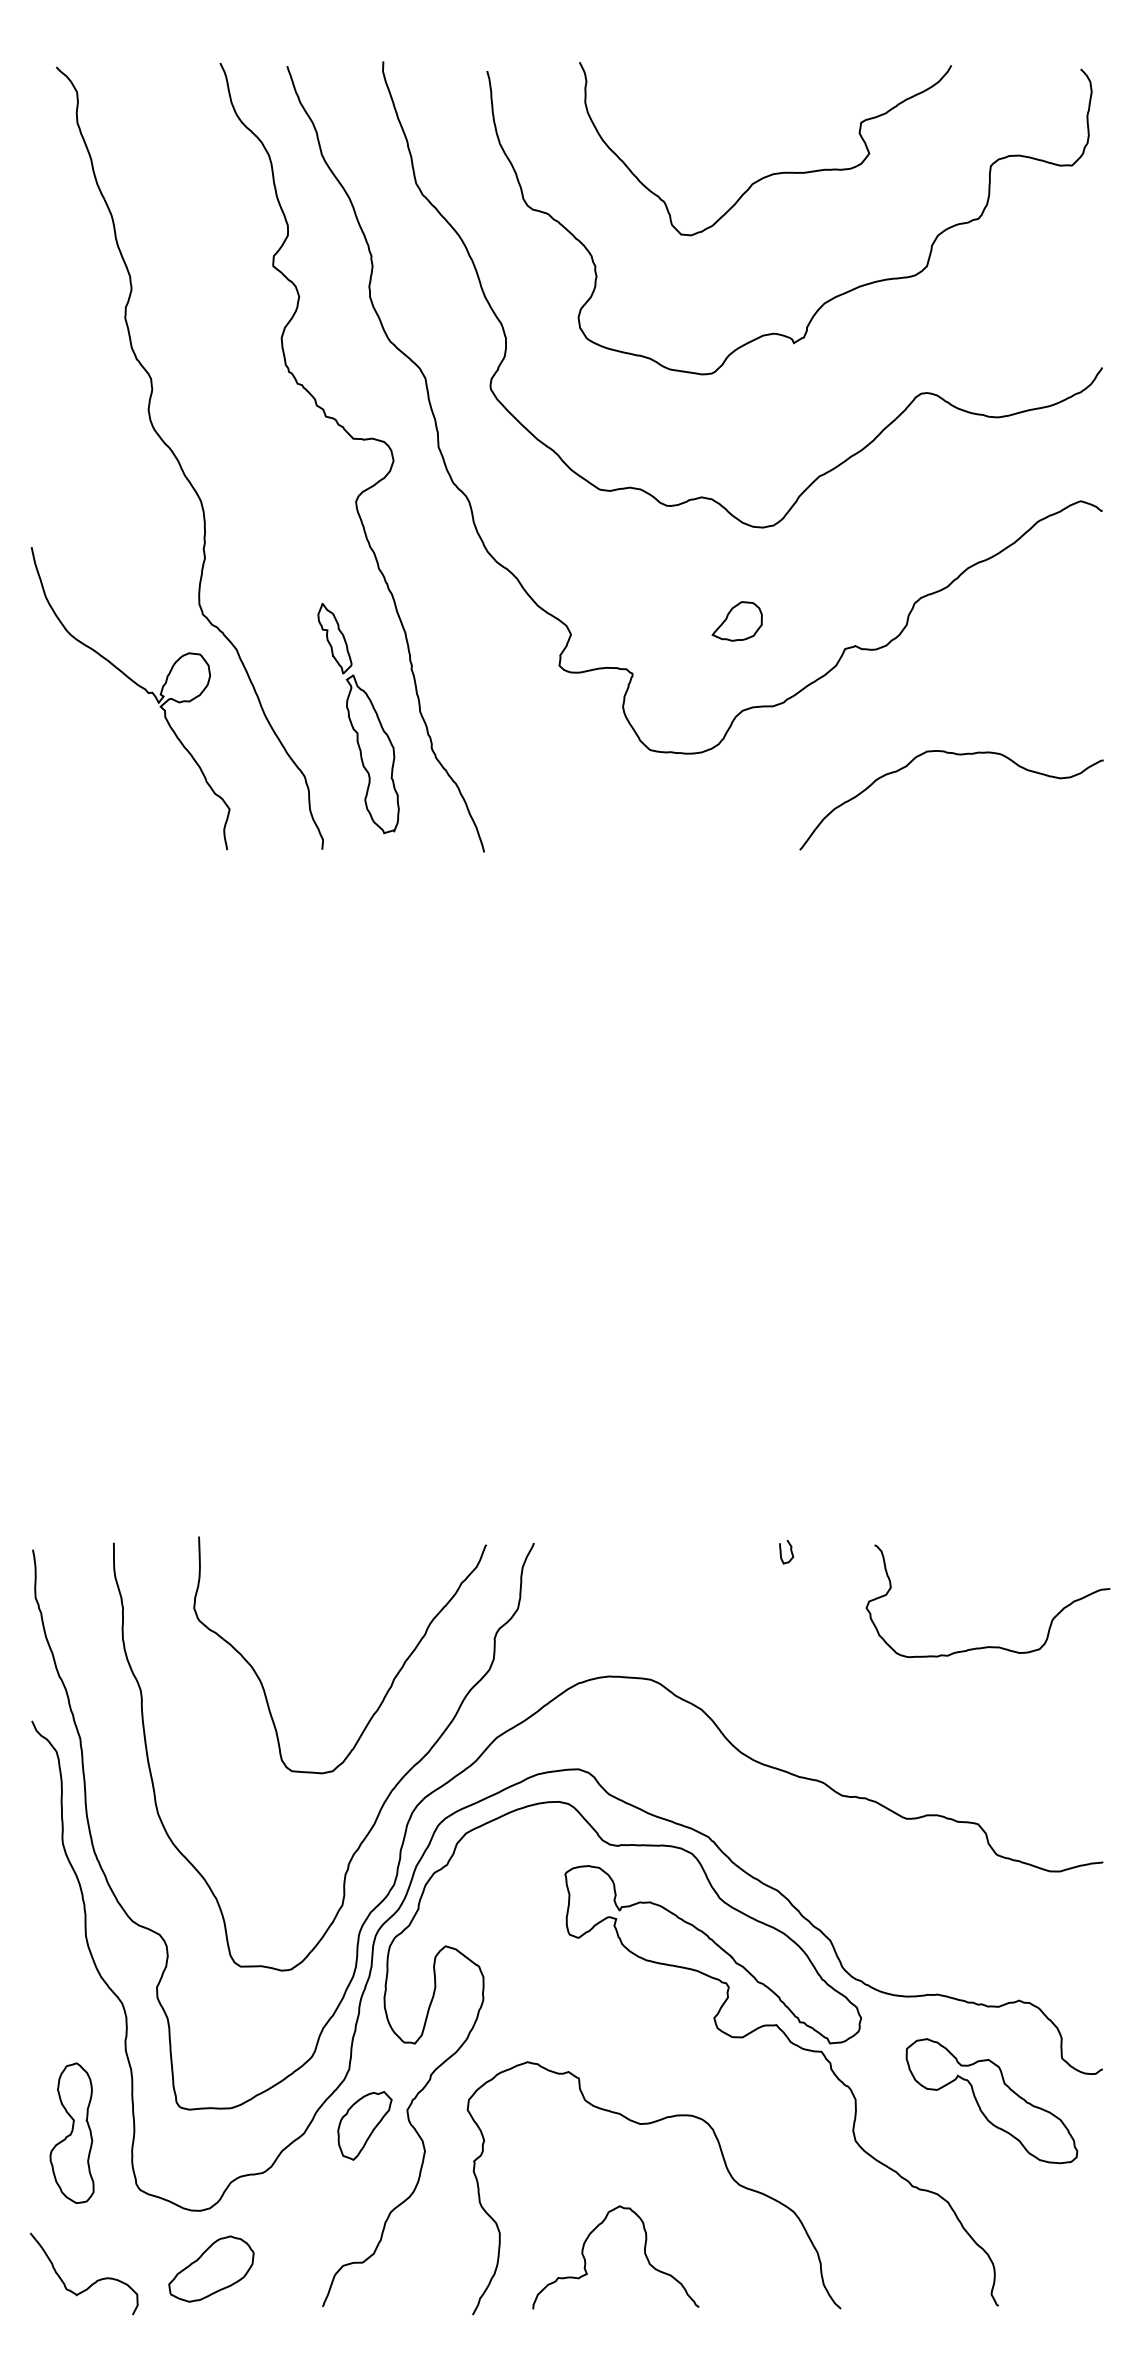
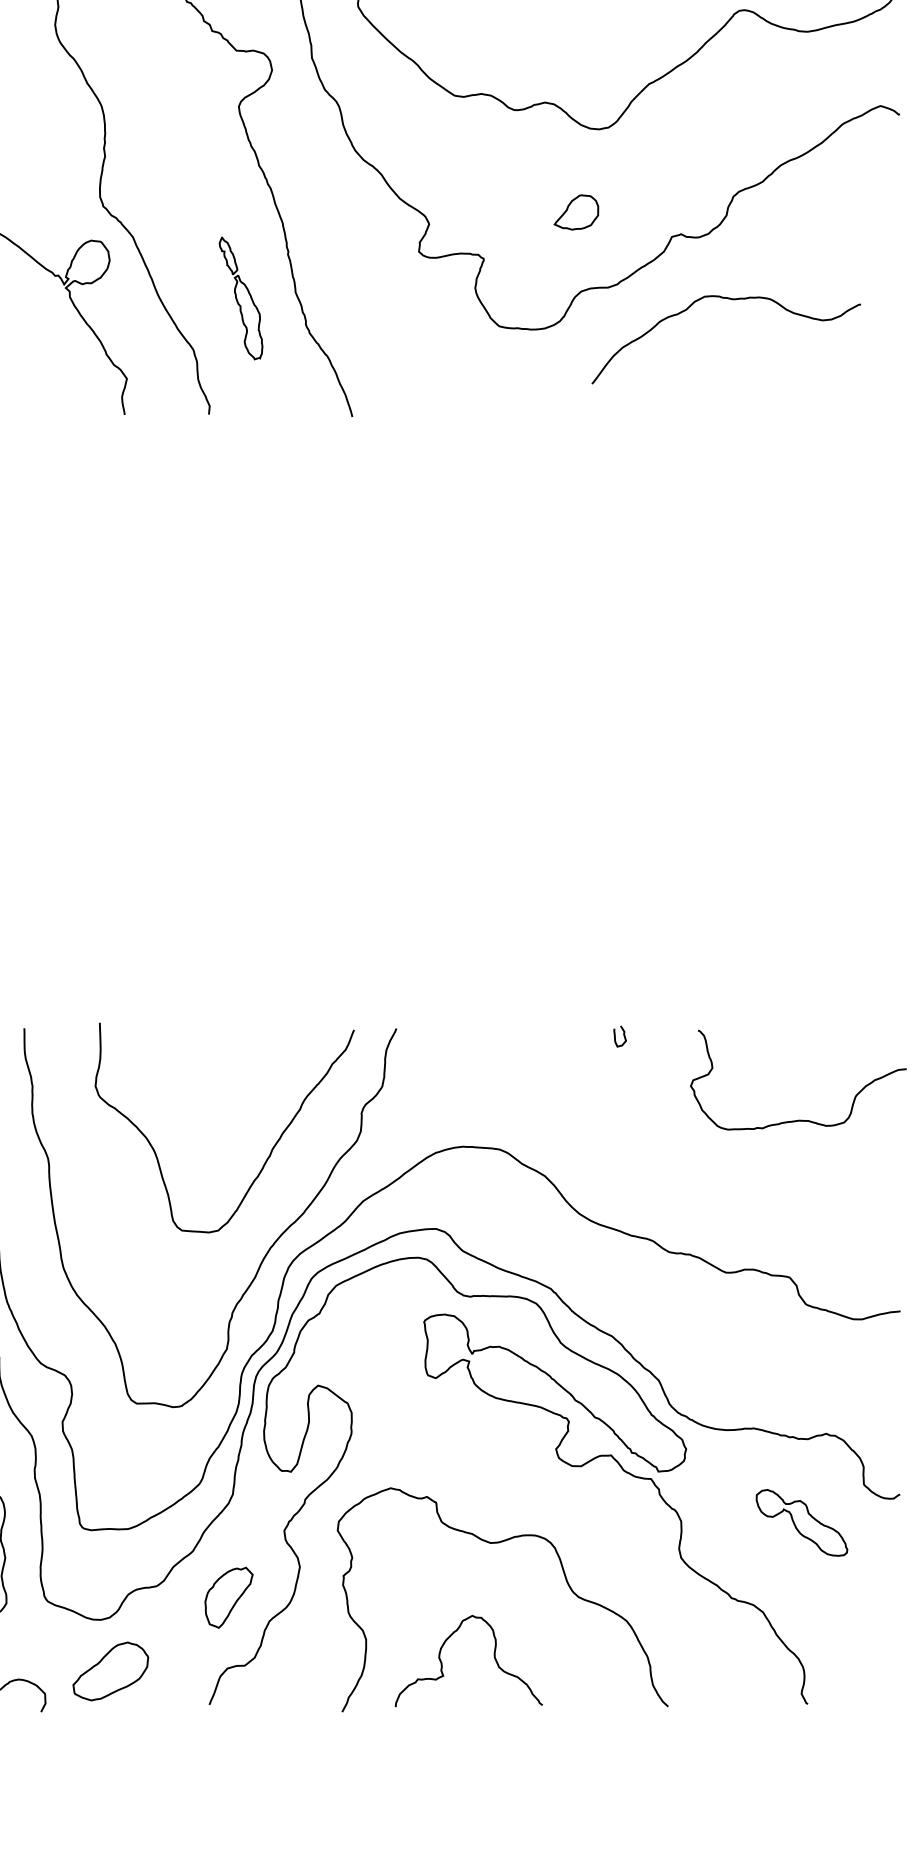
part: (358, 718) -> (241, 298), size x0.6
curve: (957, 755) -> (731, 300), moved
part: (991, 2101) -> (801, 1523), size x0.6
part: (364, 2125) -> (228, 1597), moved

